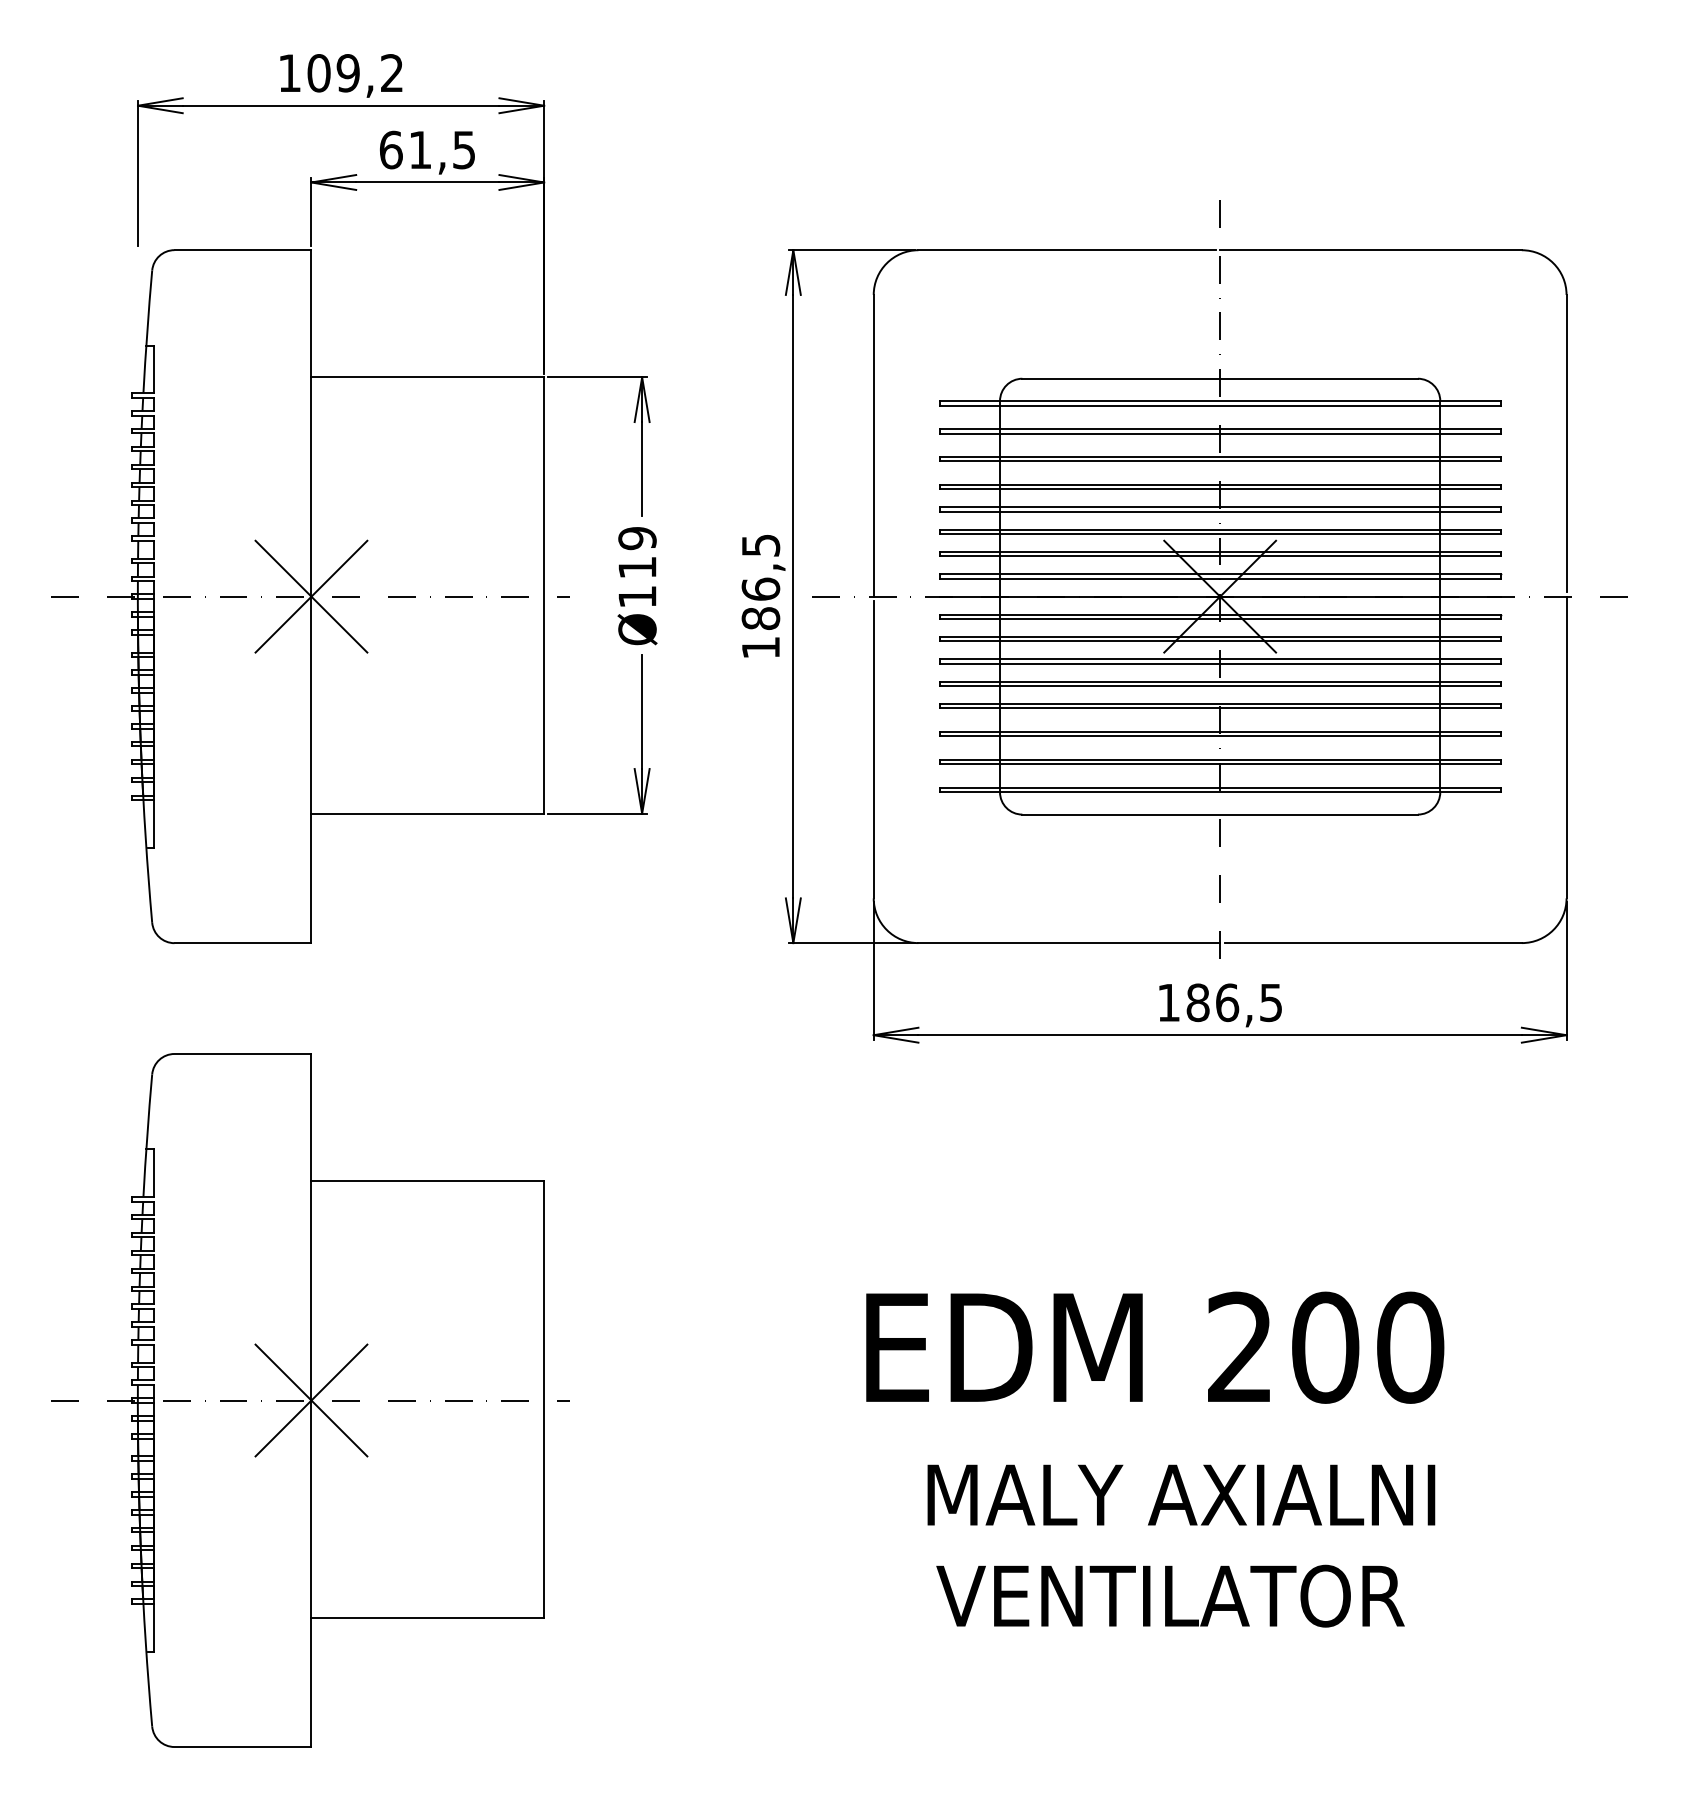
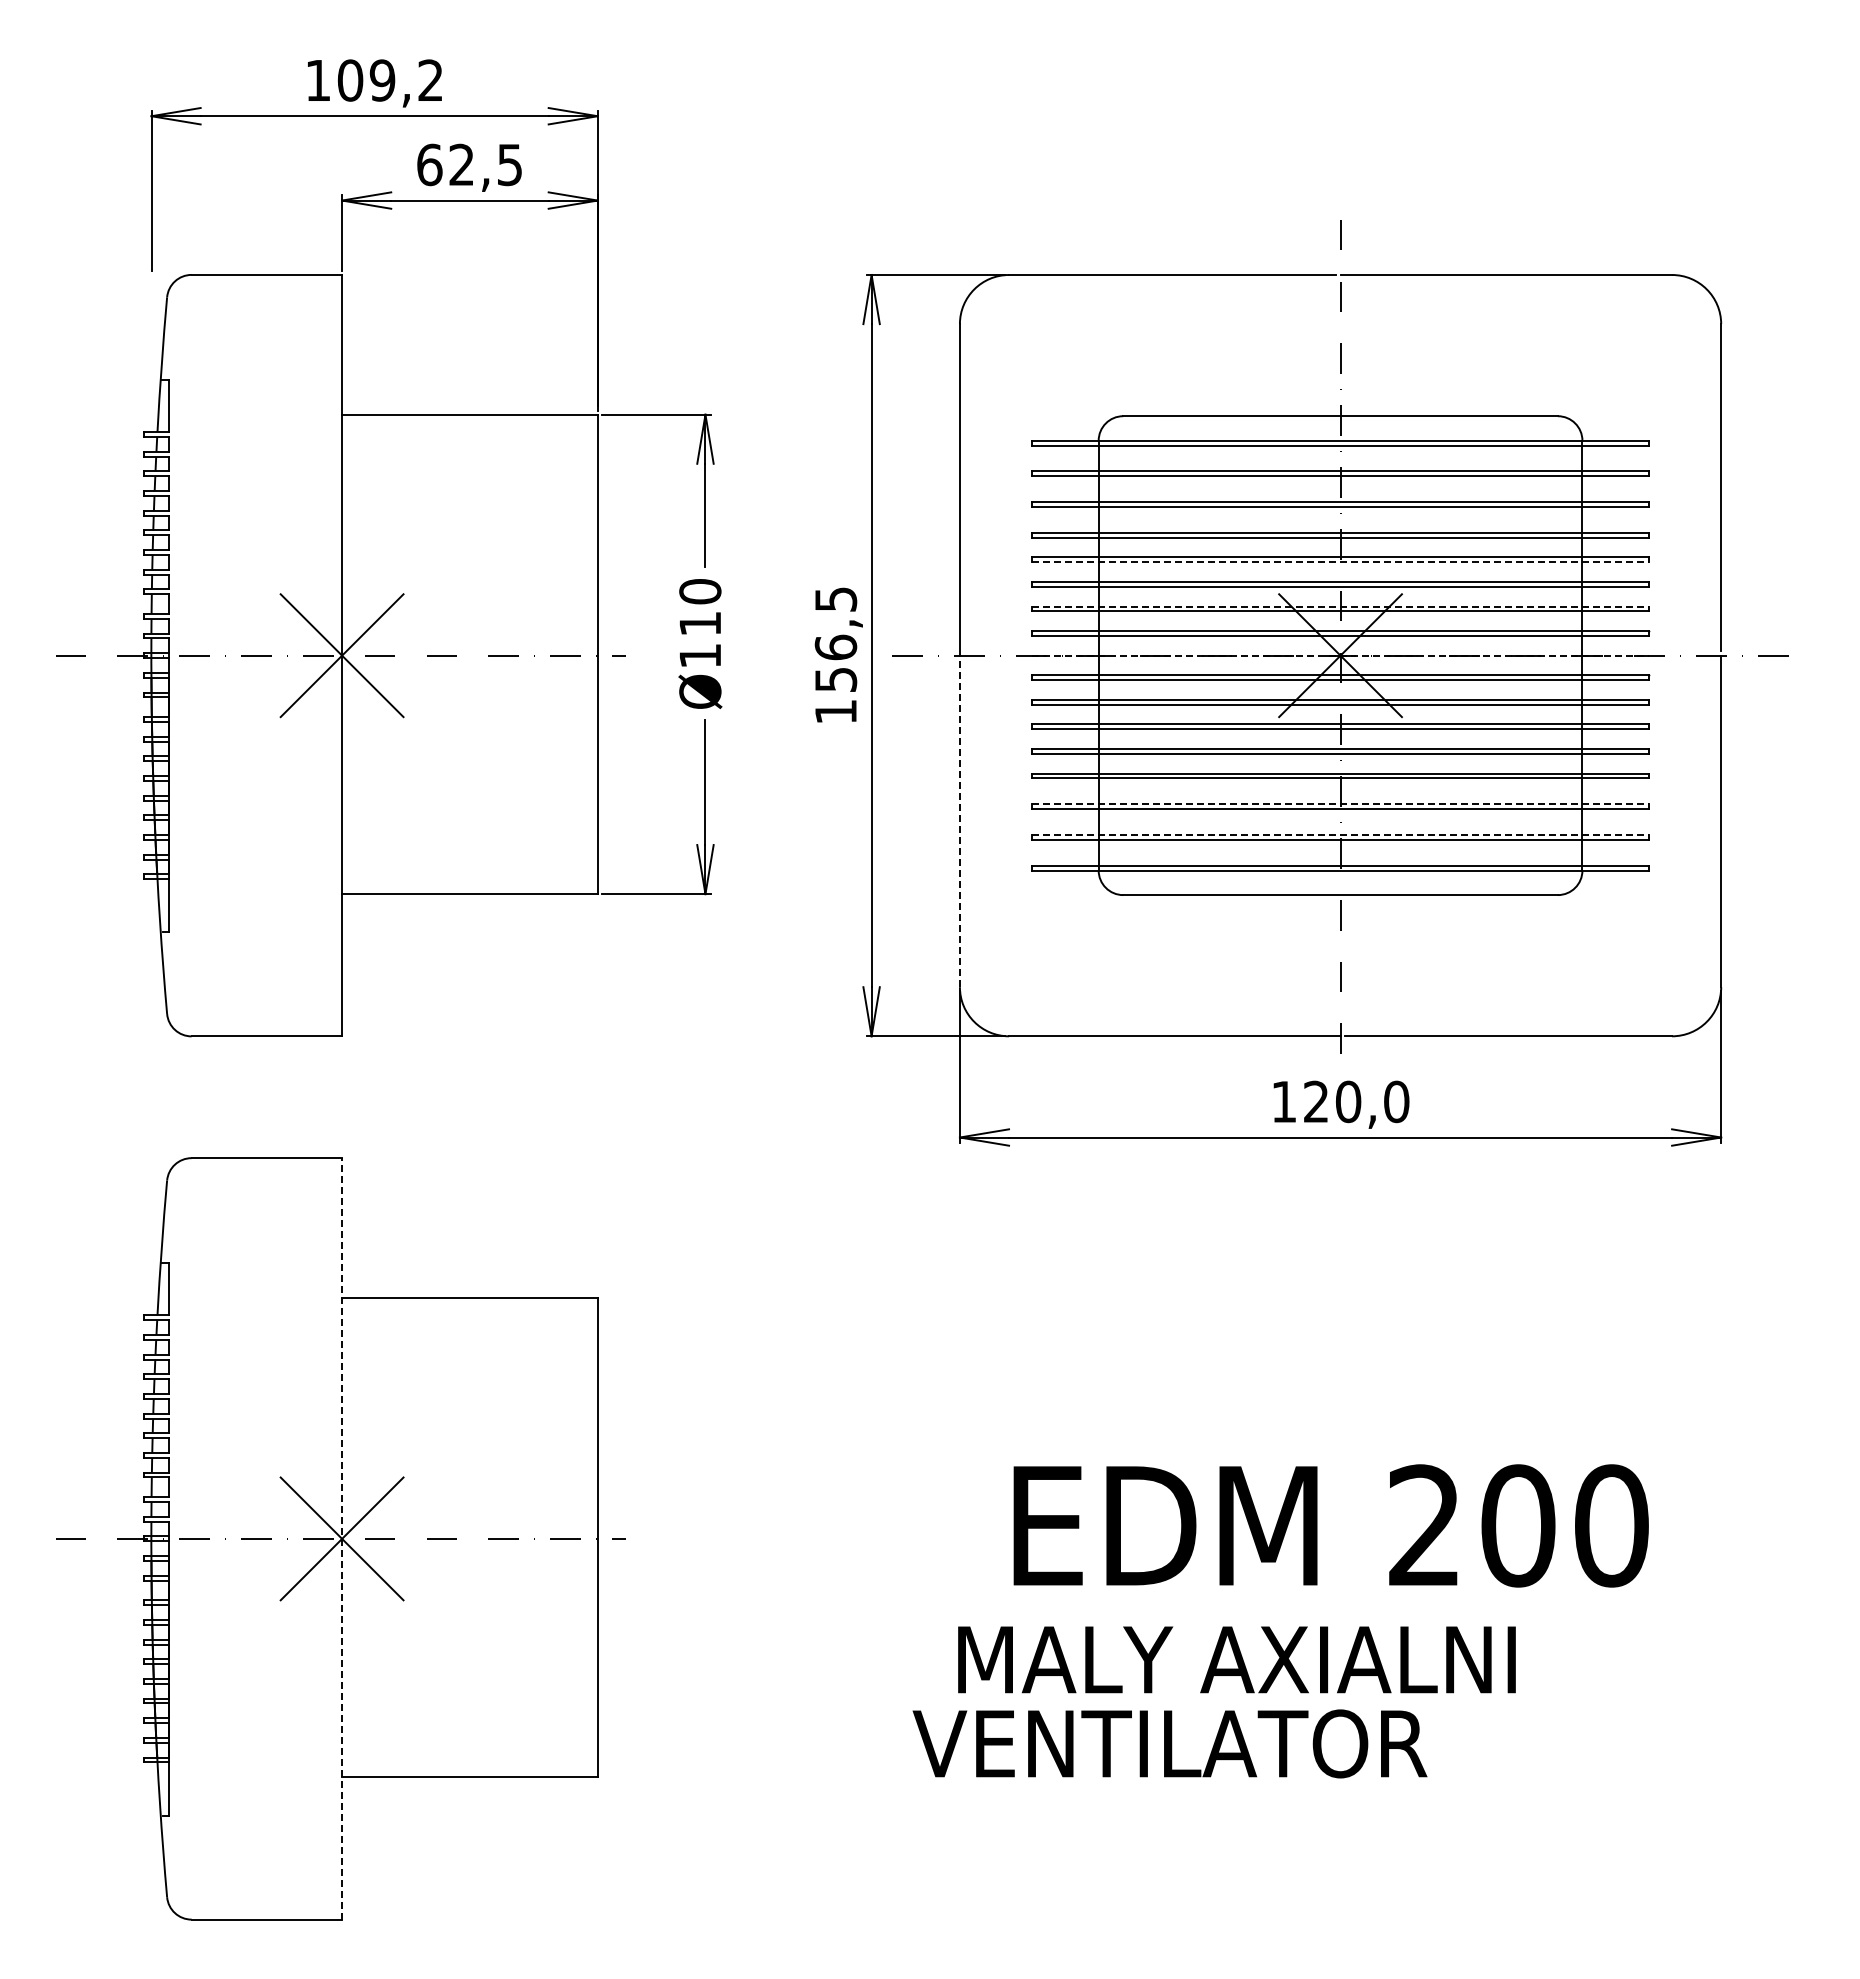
text: (420, 149) -> (461, 164), 61,5 -> 62,5
line: (1221, 511) -> (1341, 562), solid -> dashed
text: (637, 538) -> (700, 591), Ø119 -> Ø110
line: (1221, 551) -> (1341, 606), solid -> dashed
line: (1221, 596) -> (1341, 655), solid -> dashed
text: (760, 618) -> (835, 679), 186,5 -> 156,5
line: (1221, 732) -> (1341, 804), solid -> dashed
line: (873, 750) -> (959, 824), solid -> dashed
line: (1221, 759) -> (1341, 834), solid -> dashed
text: (1234, 1002) -> (1356, 1101), 186,5 -> 120,0
text: (1154, 1347) -> (1330, 1525), moved
line: (311, 1400) -> (342, 1538), solid -> dashed
text: (1180, 1494) -> (1236, 1659), moved
text: (1170, 1595) -> (1169, 1743), moved

